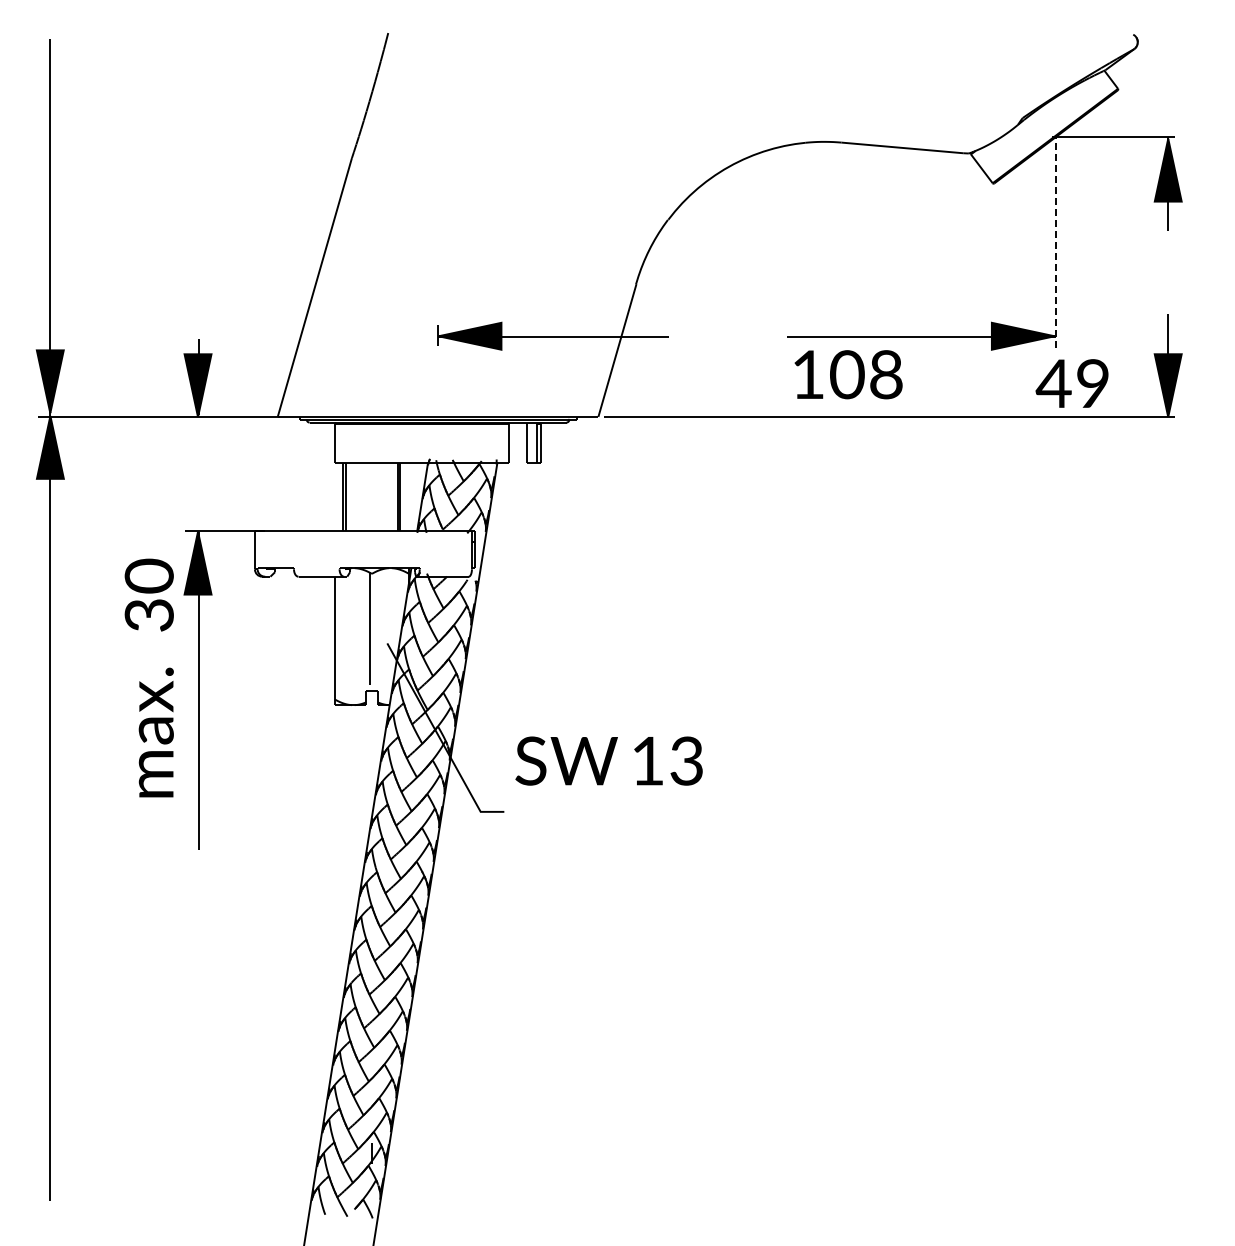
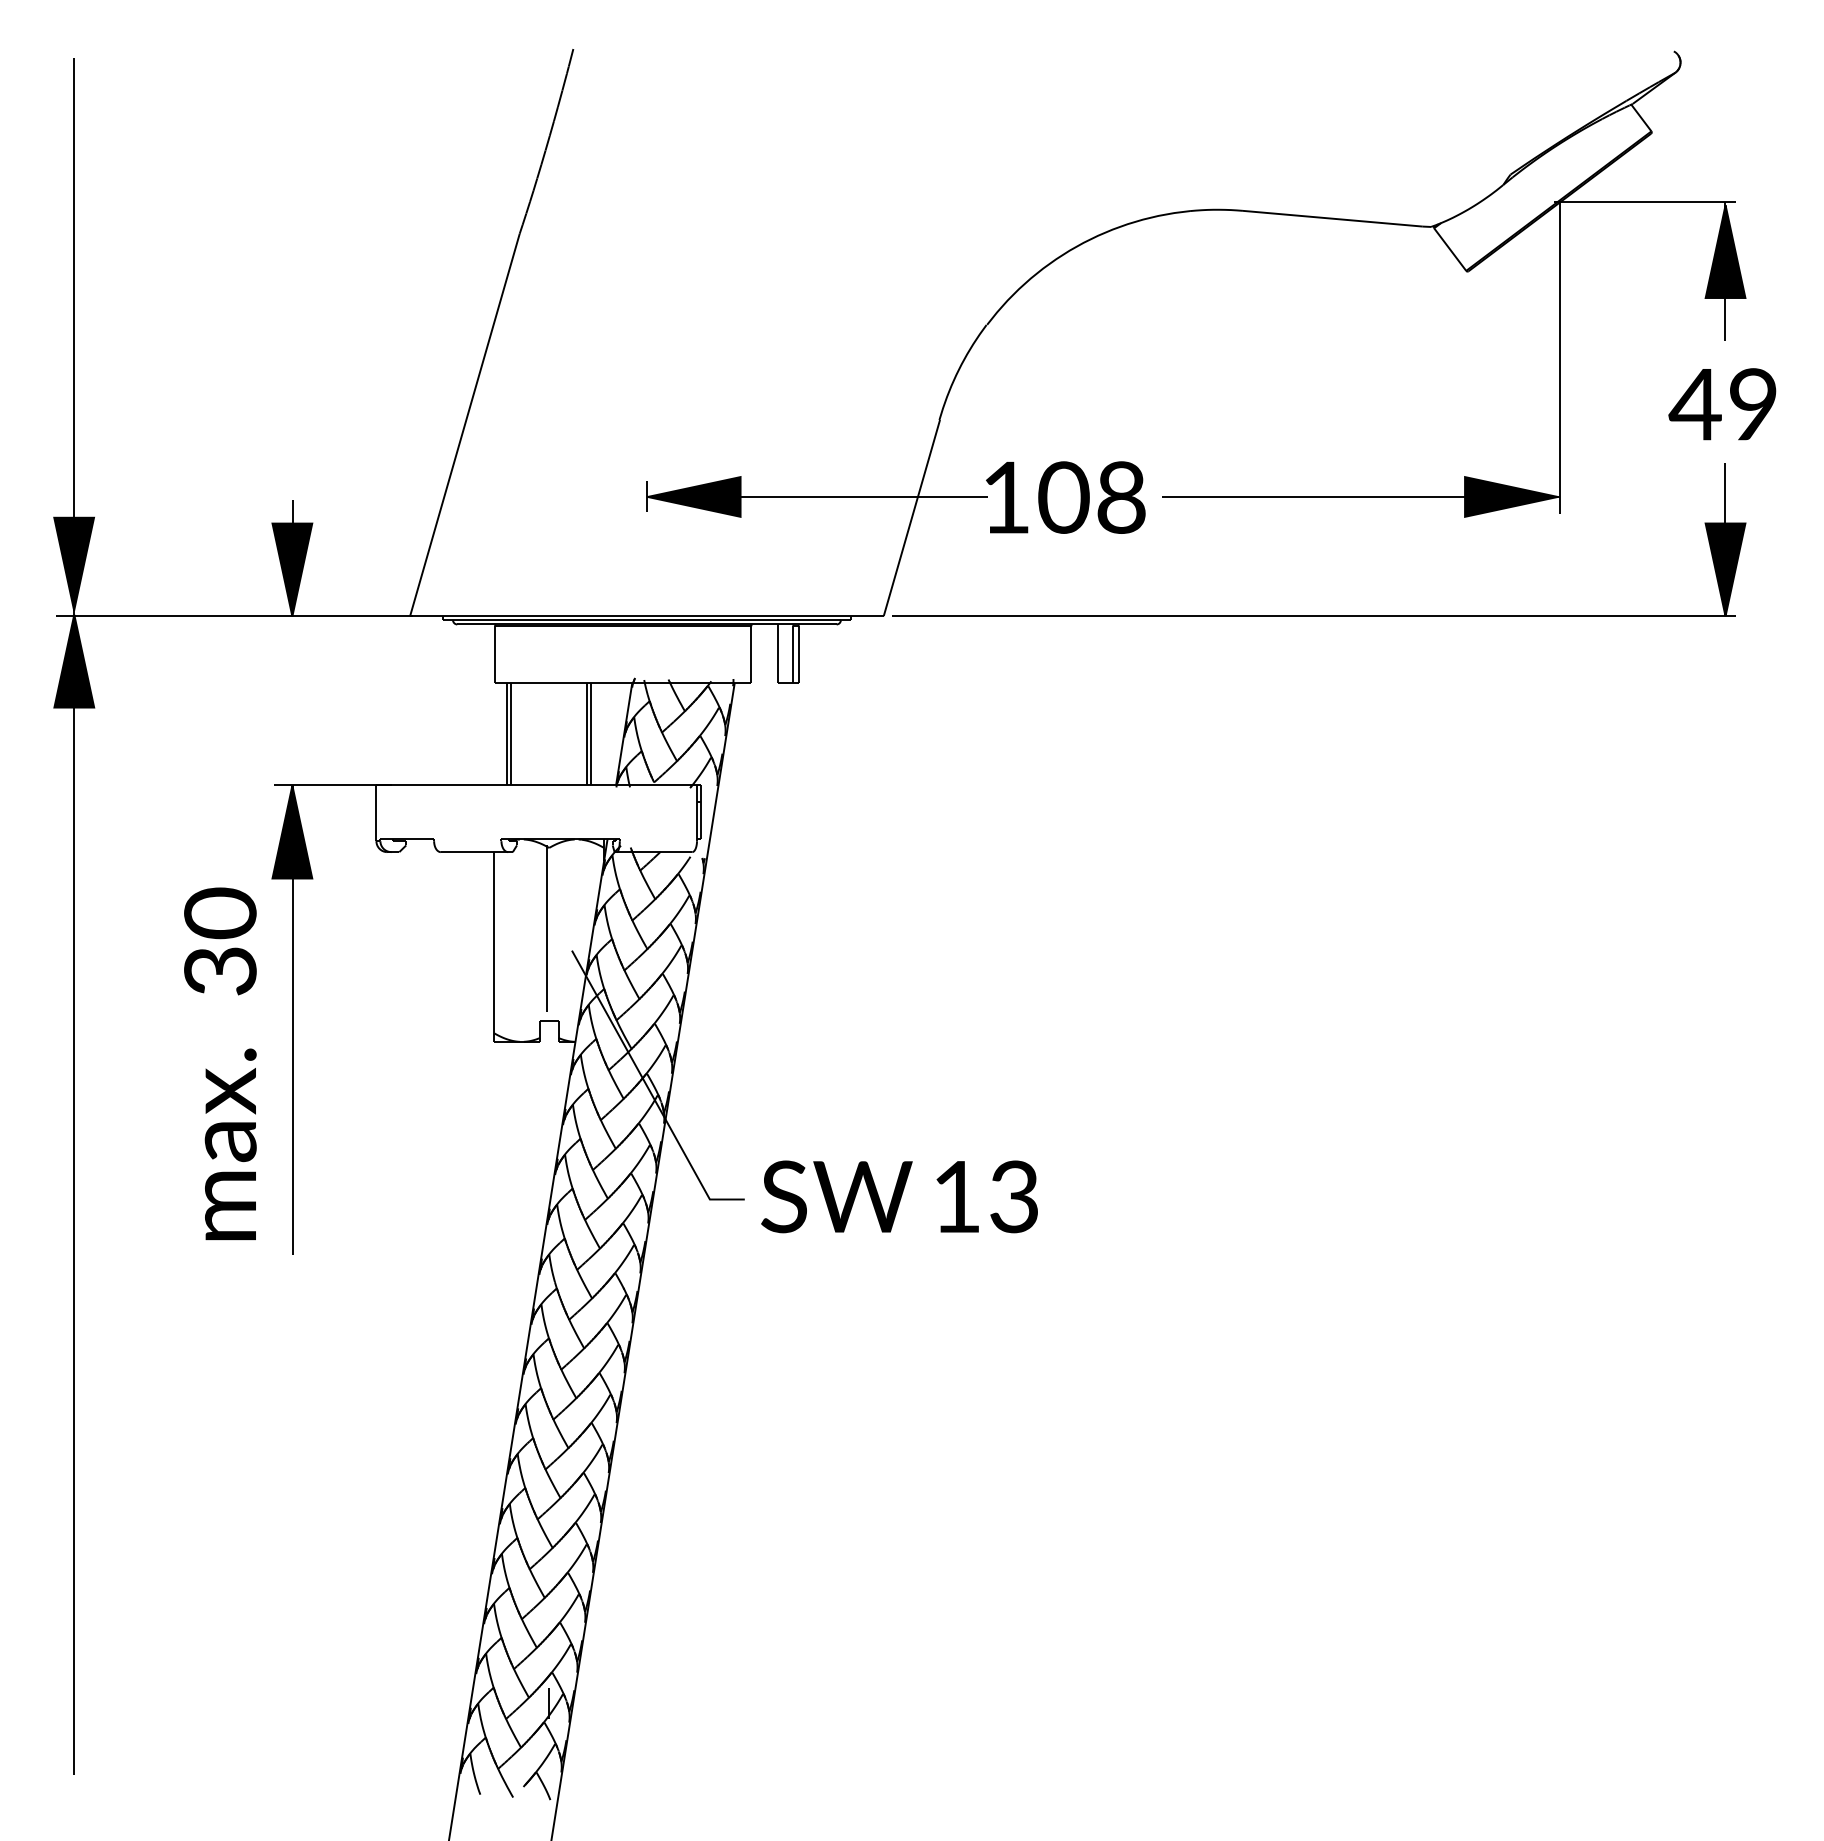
line: (1056, 242) -> (1560, 358), dashed -> solid
text: (848, 374) -> (1065, 497), moved
text: (1071, 383) -> (1721, 404), moved
text: (148, 677) -> (219, 1063), moved
text: (608, 760) -> (898, 1195), moved

